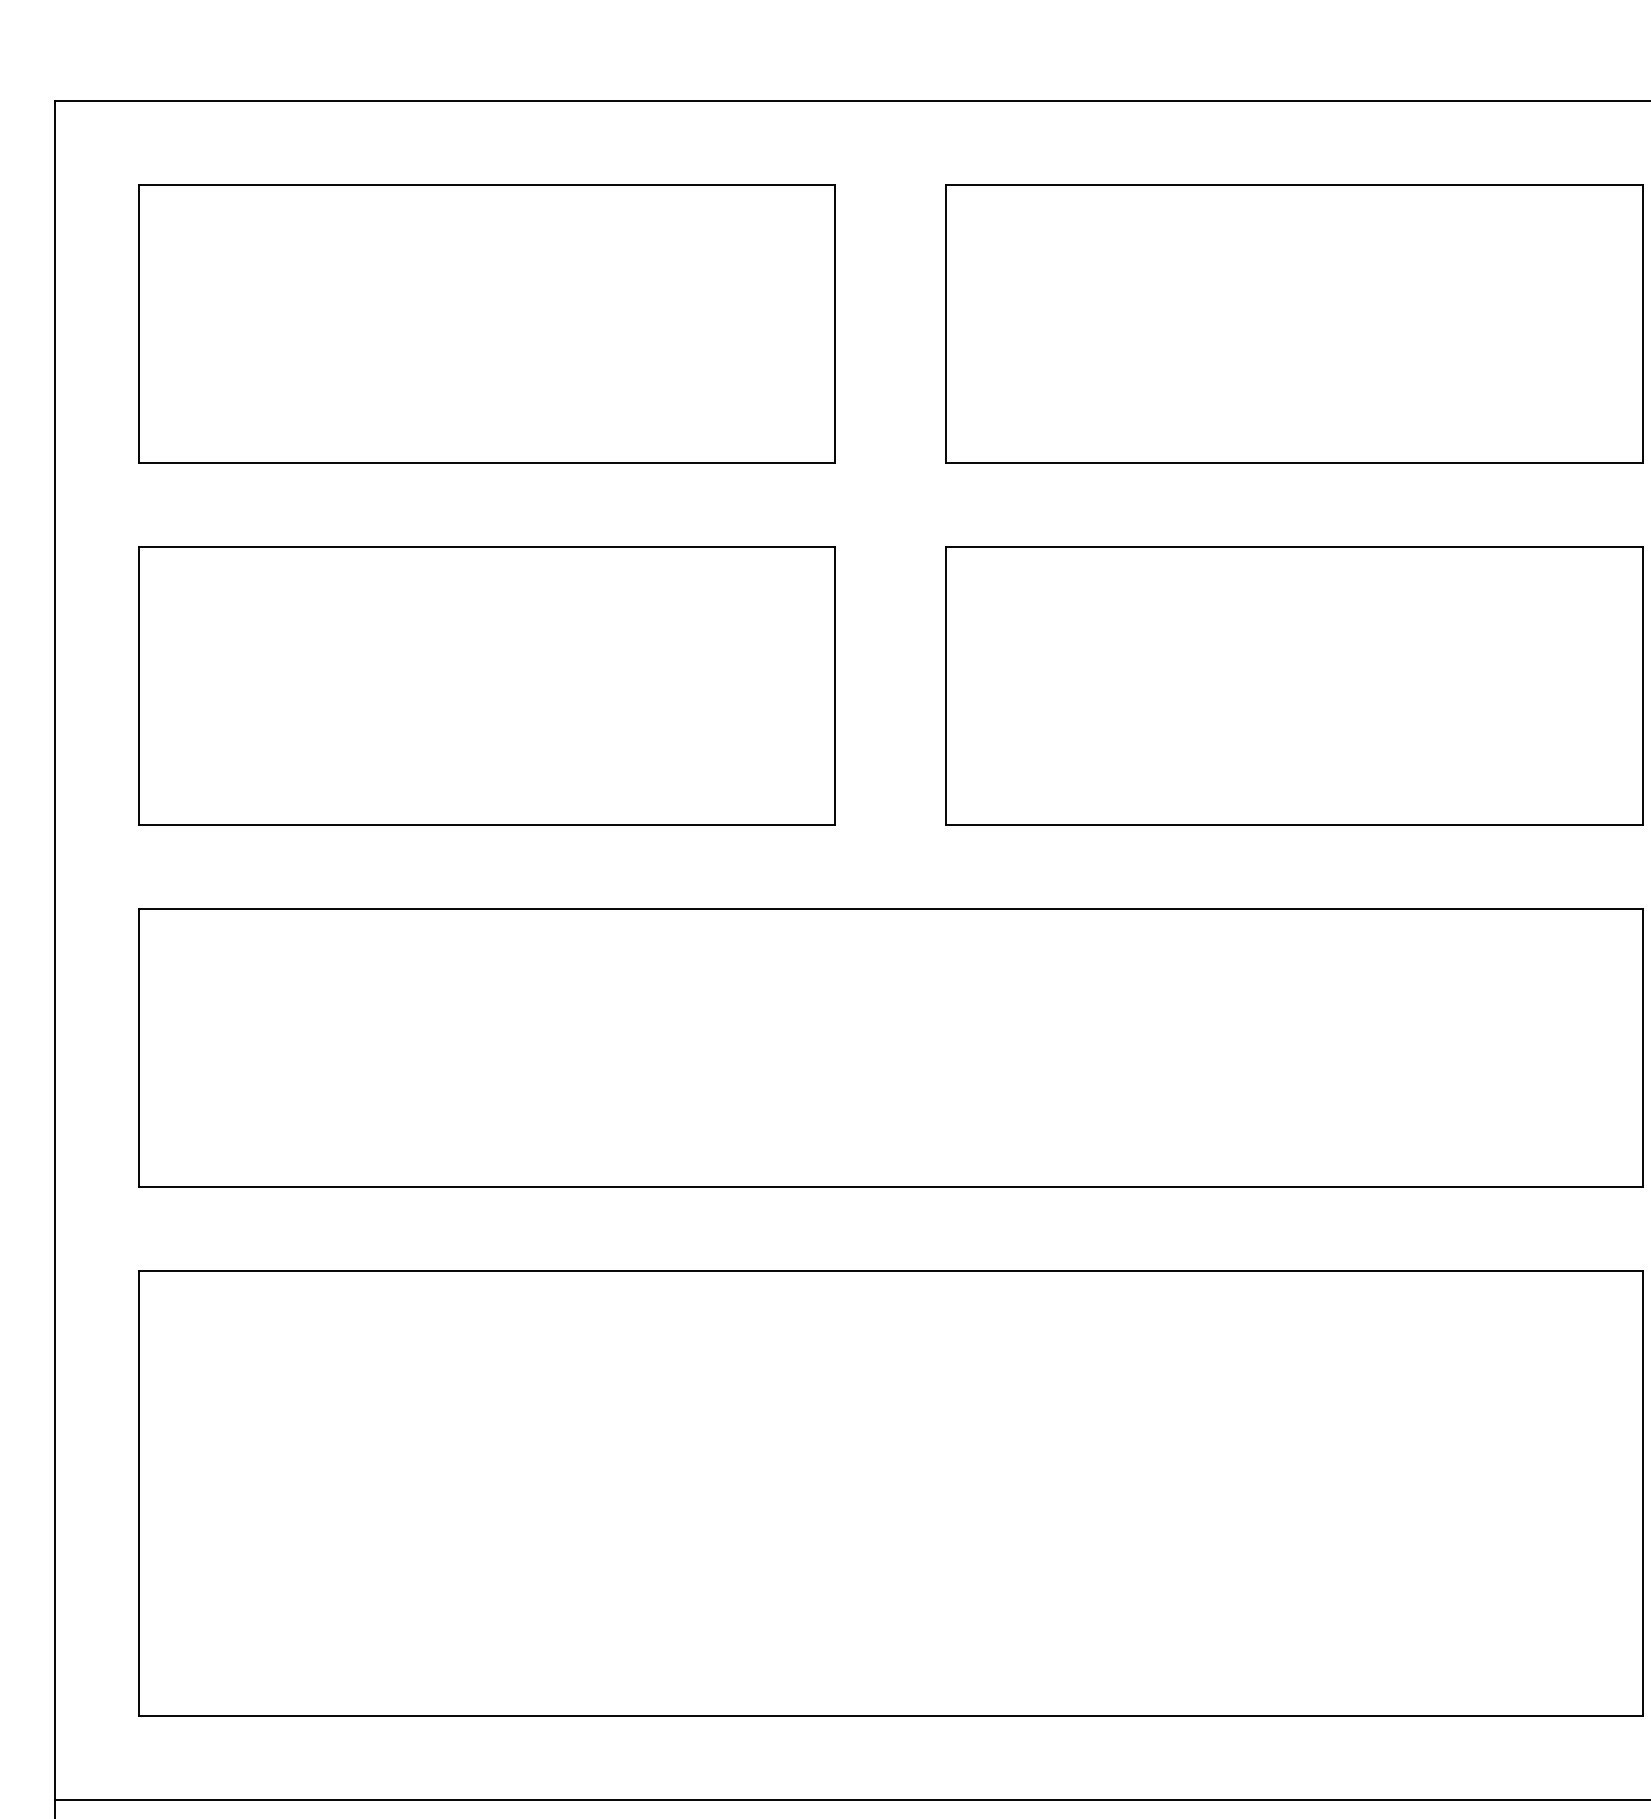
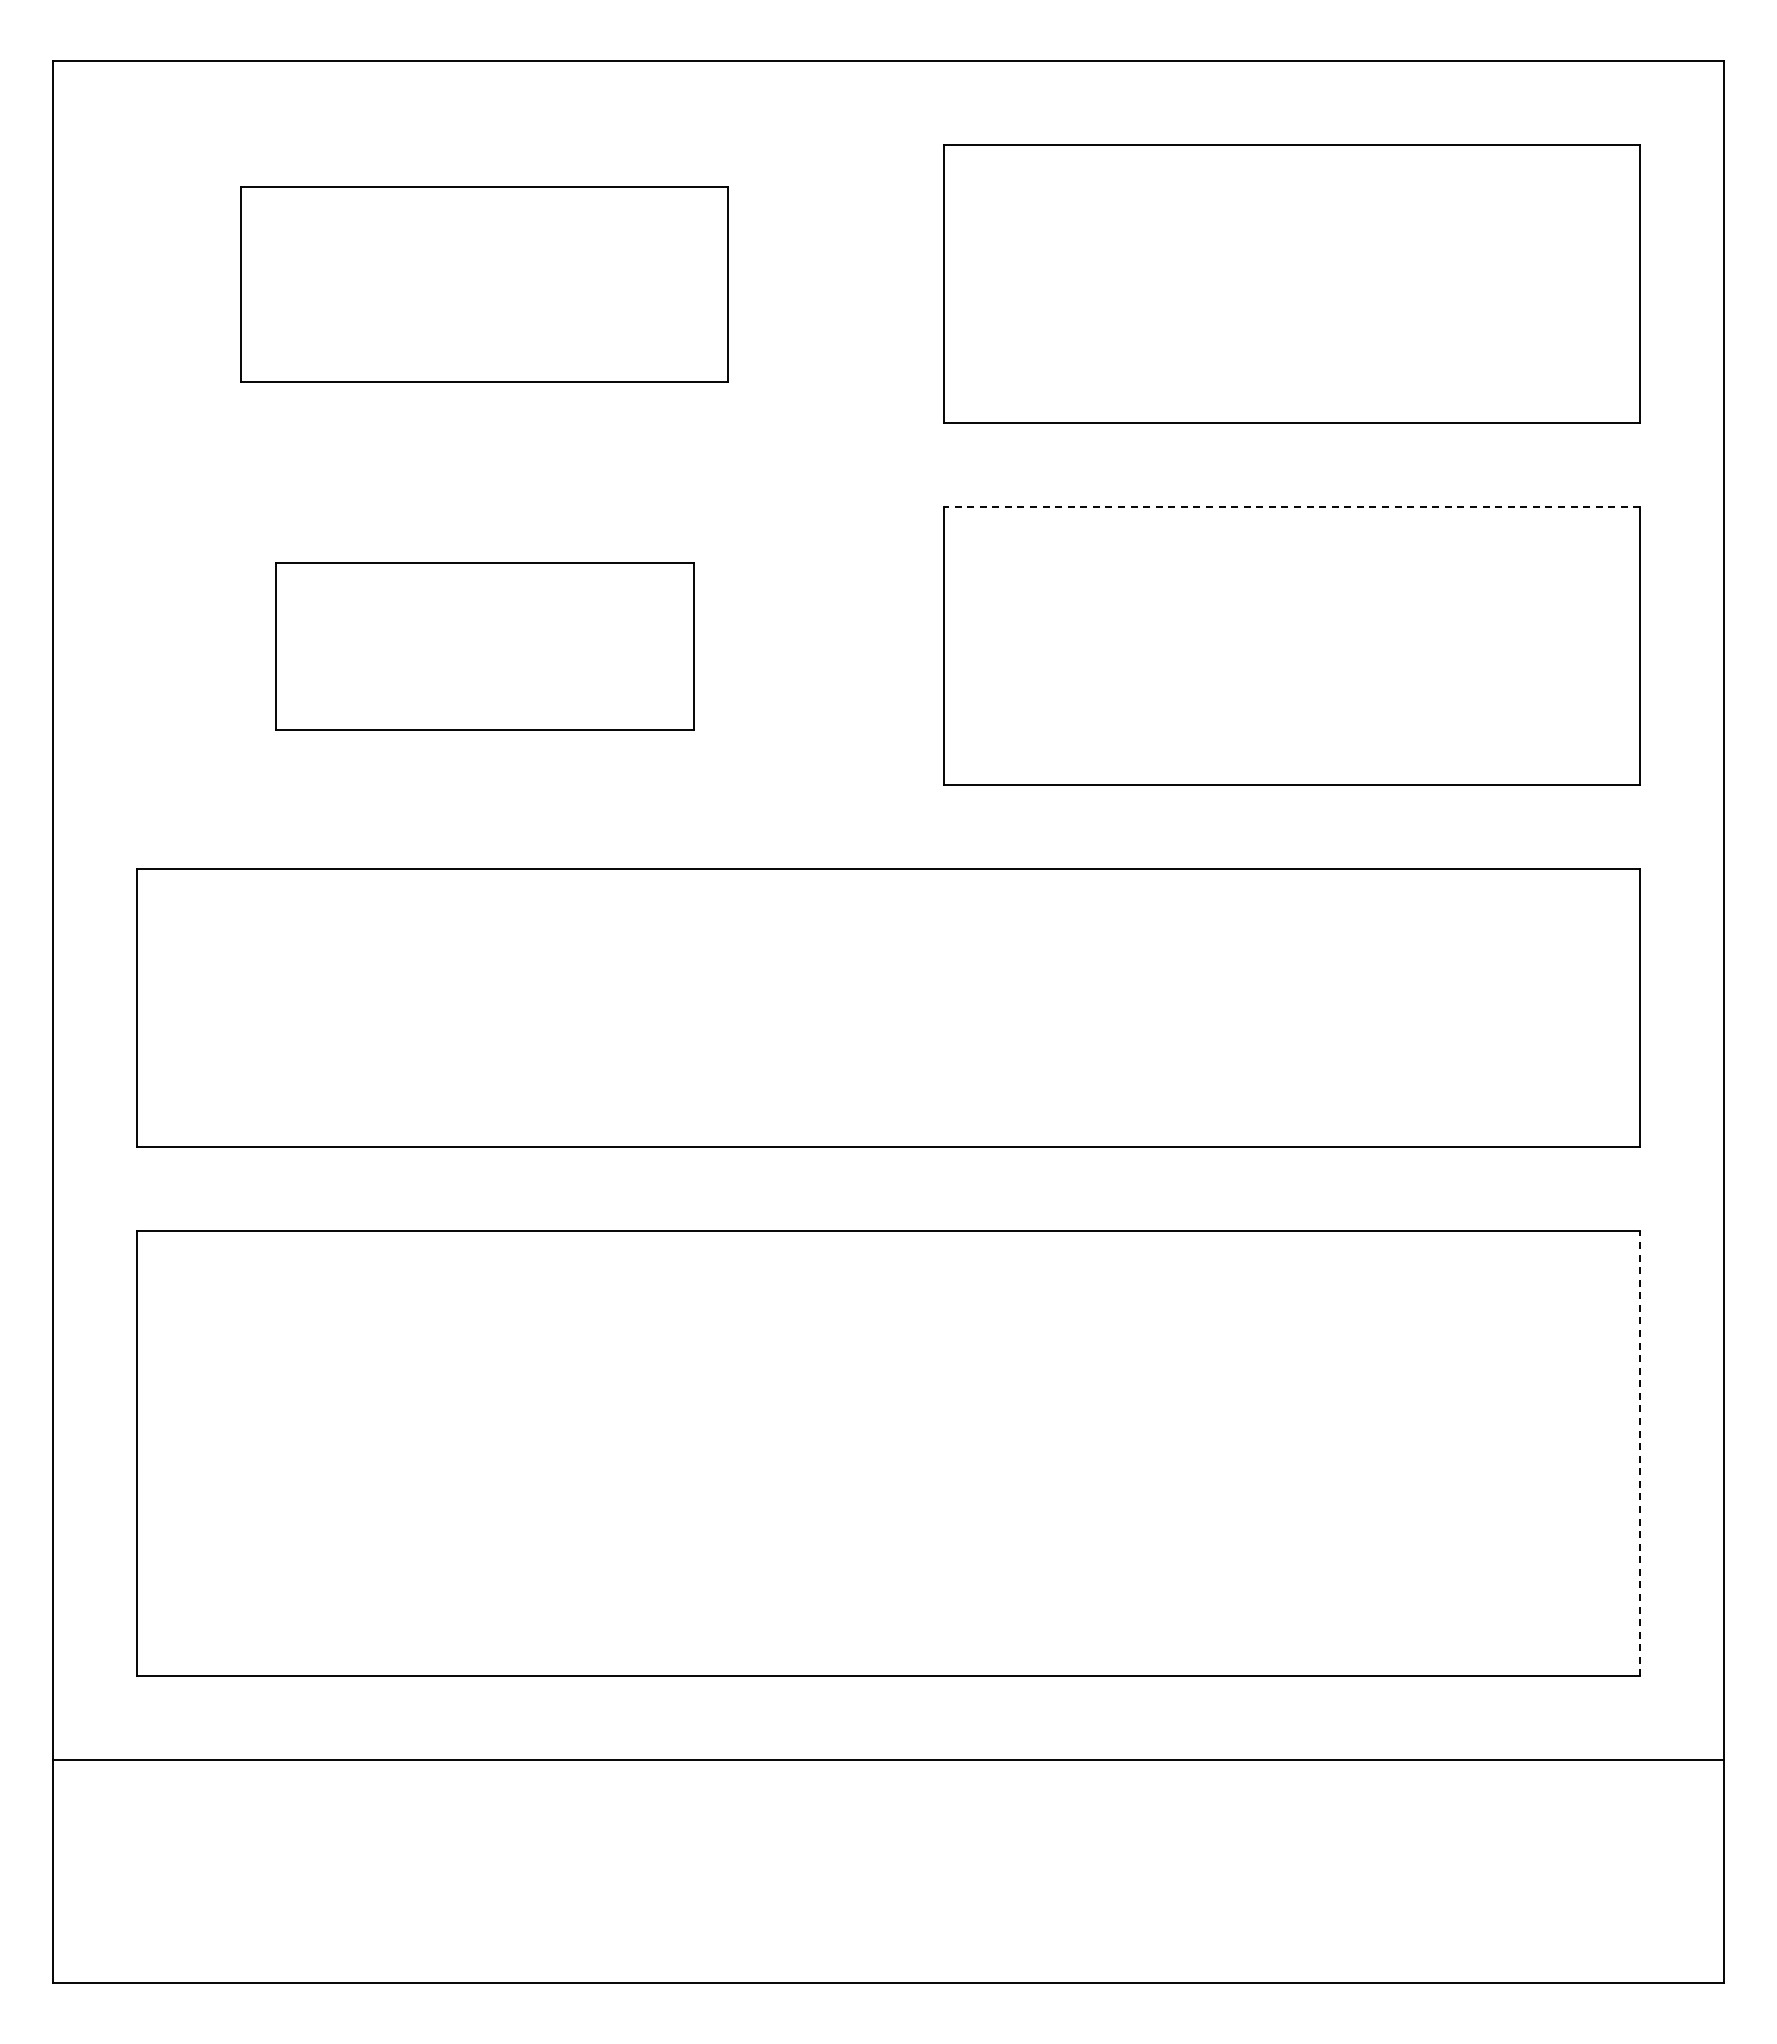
part: (486, 323) -> (484, 283), size x0.7
line: (1293, 546) -> (1291, 506), solid -> dashed
part: (486, 685) -> (484, 645), size x0.6
line: (1642, 1493) -> (1640, 1453), solid -> dashed

